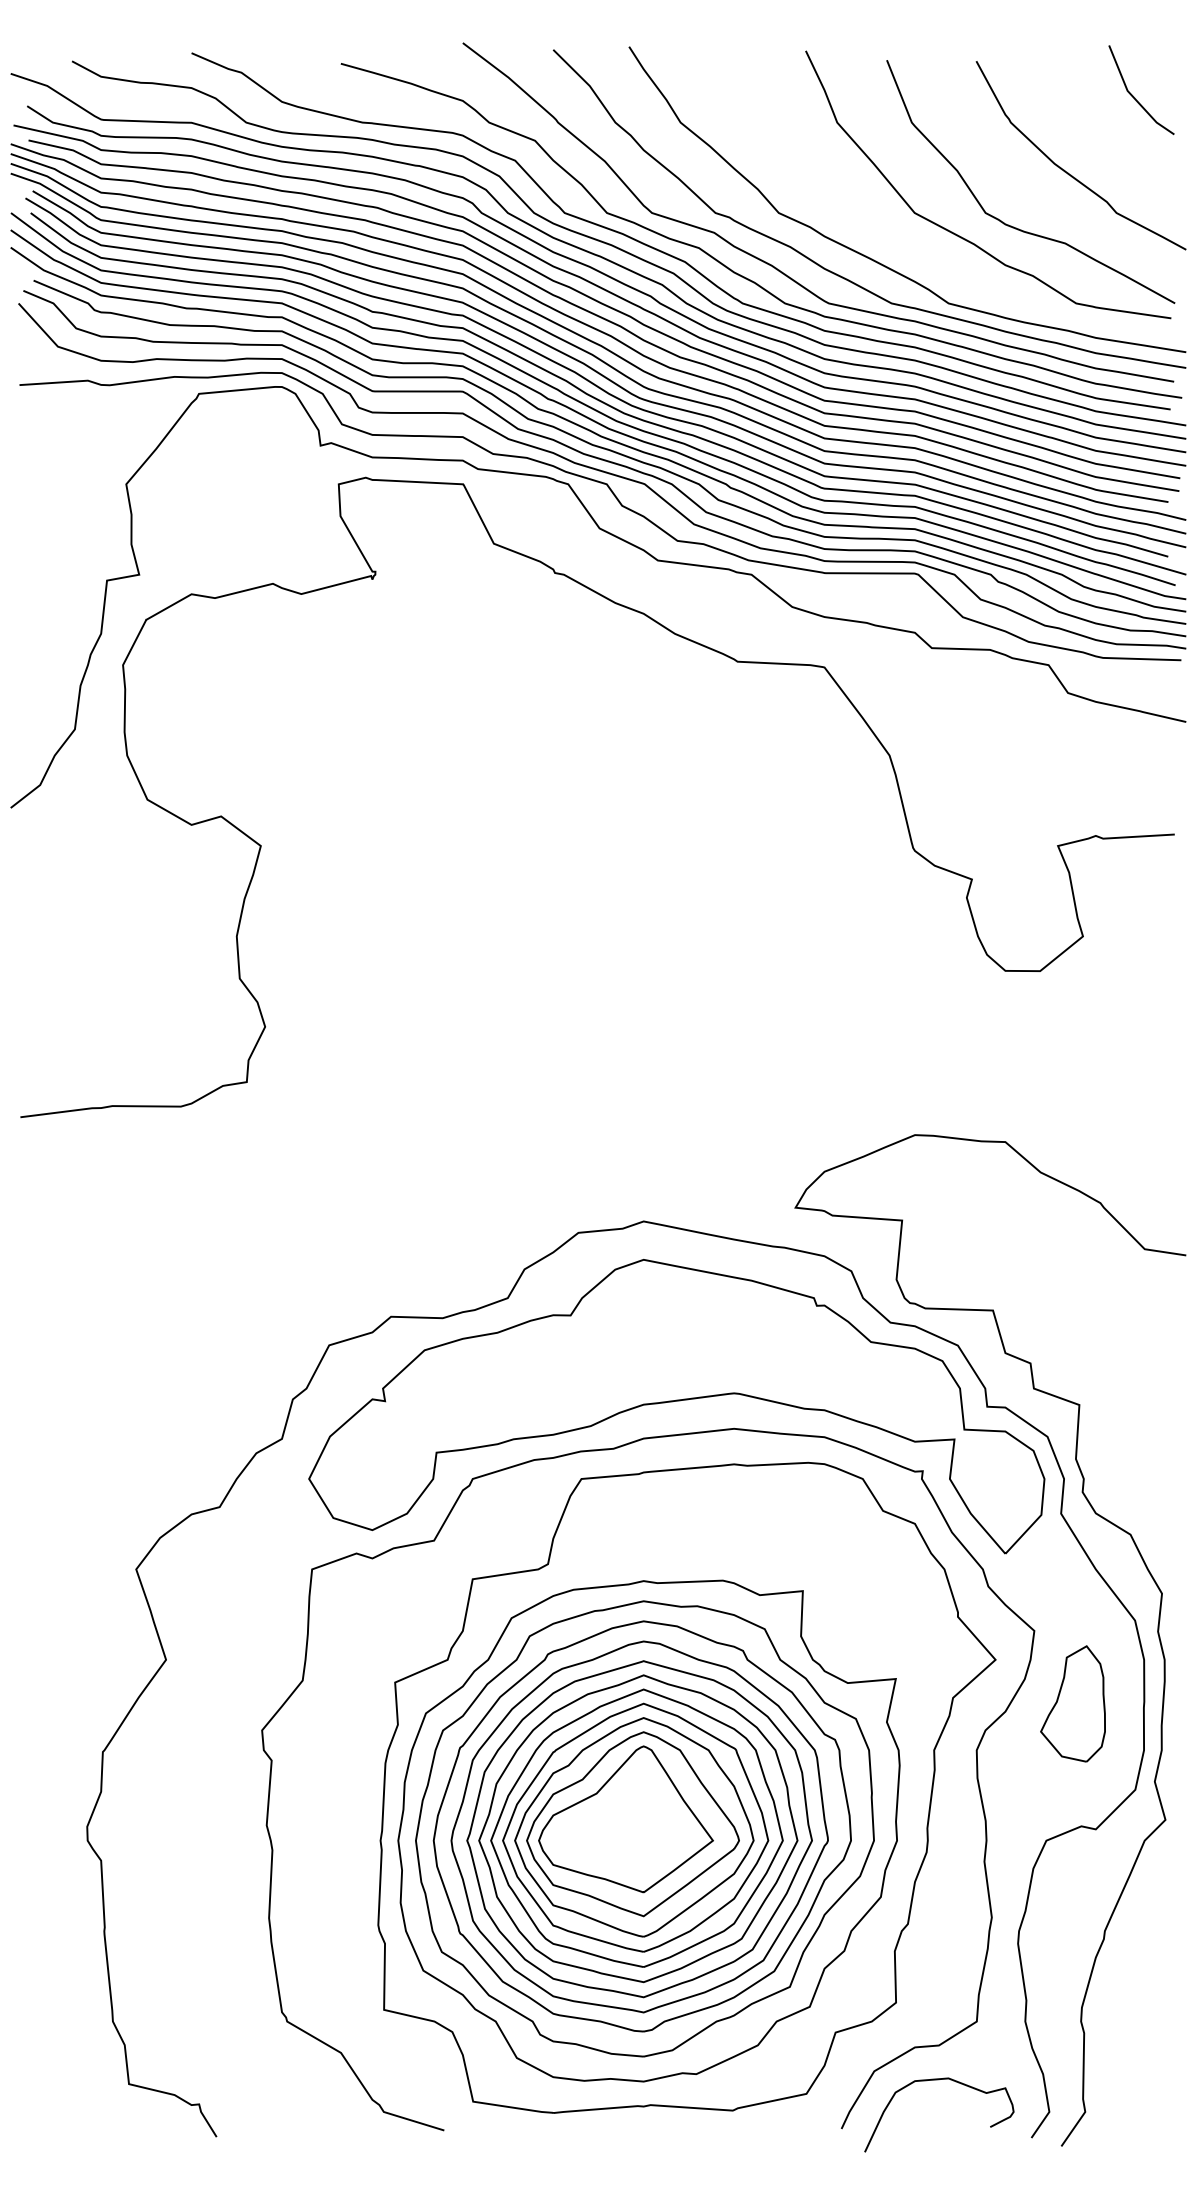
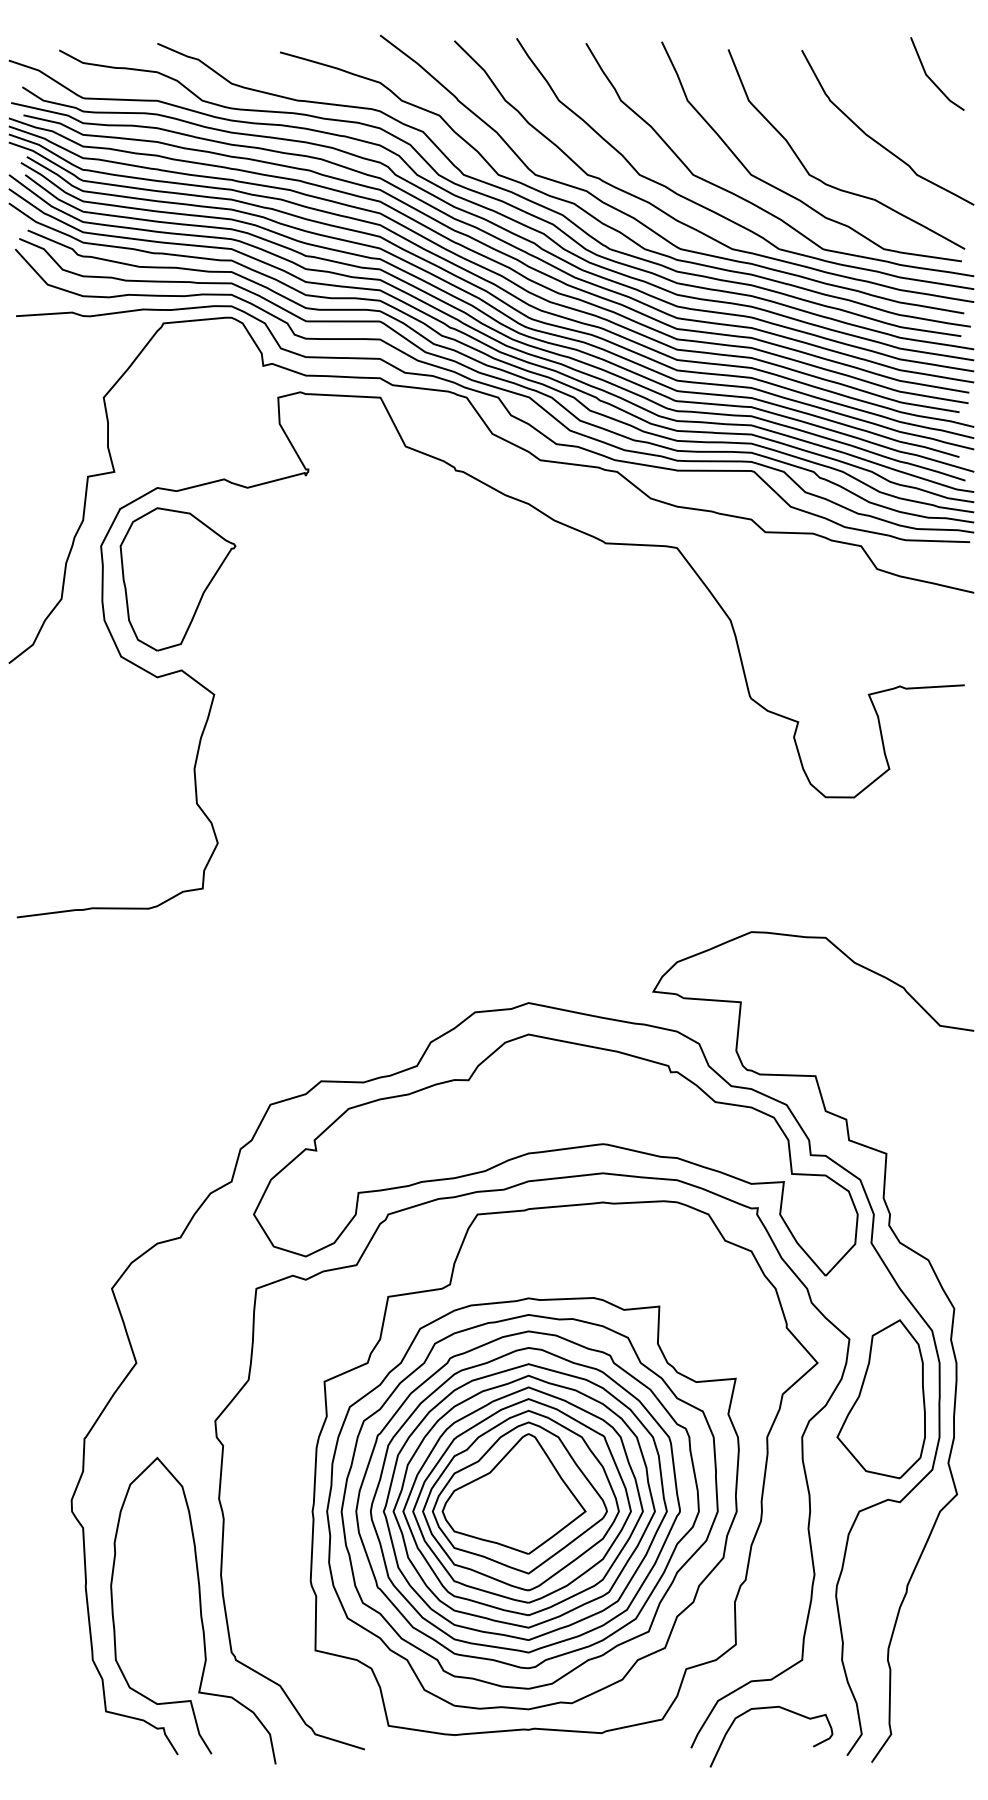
curve: (919, 248) -> (755, 204), added
part: (216, 705) -> (177, 579), added
part: (1072, 1703) -> (880, 1398), size x1.67
curve: (243, 1961) -> (200, 1610), added

